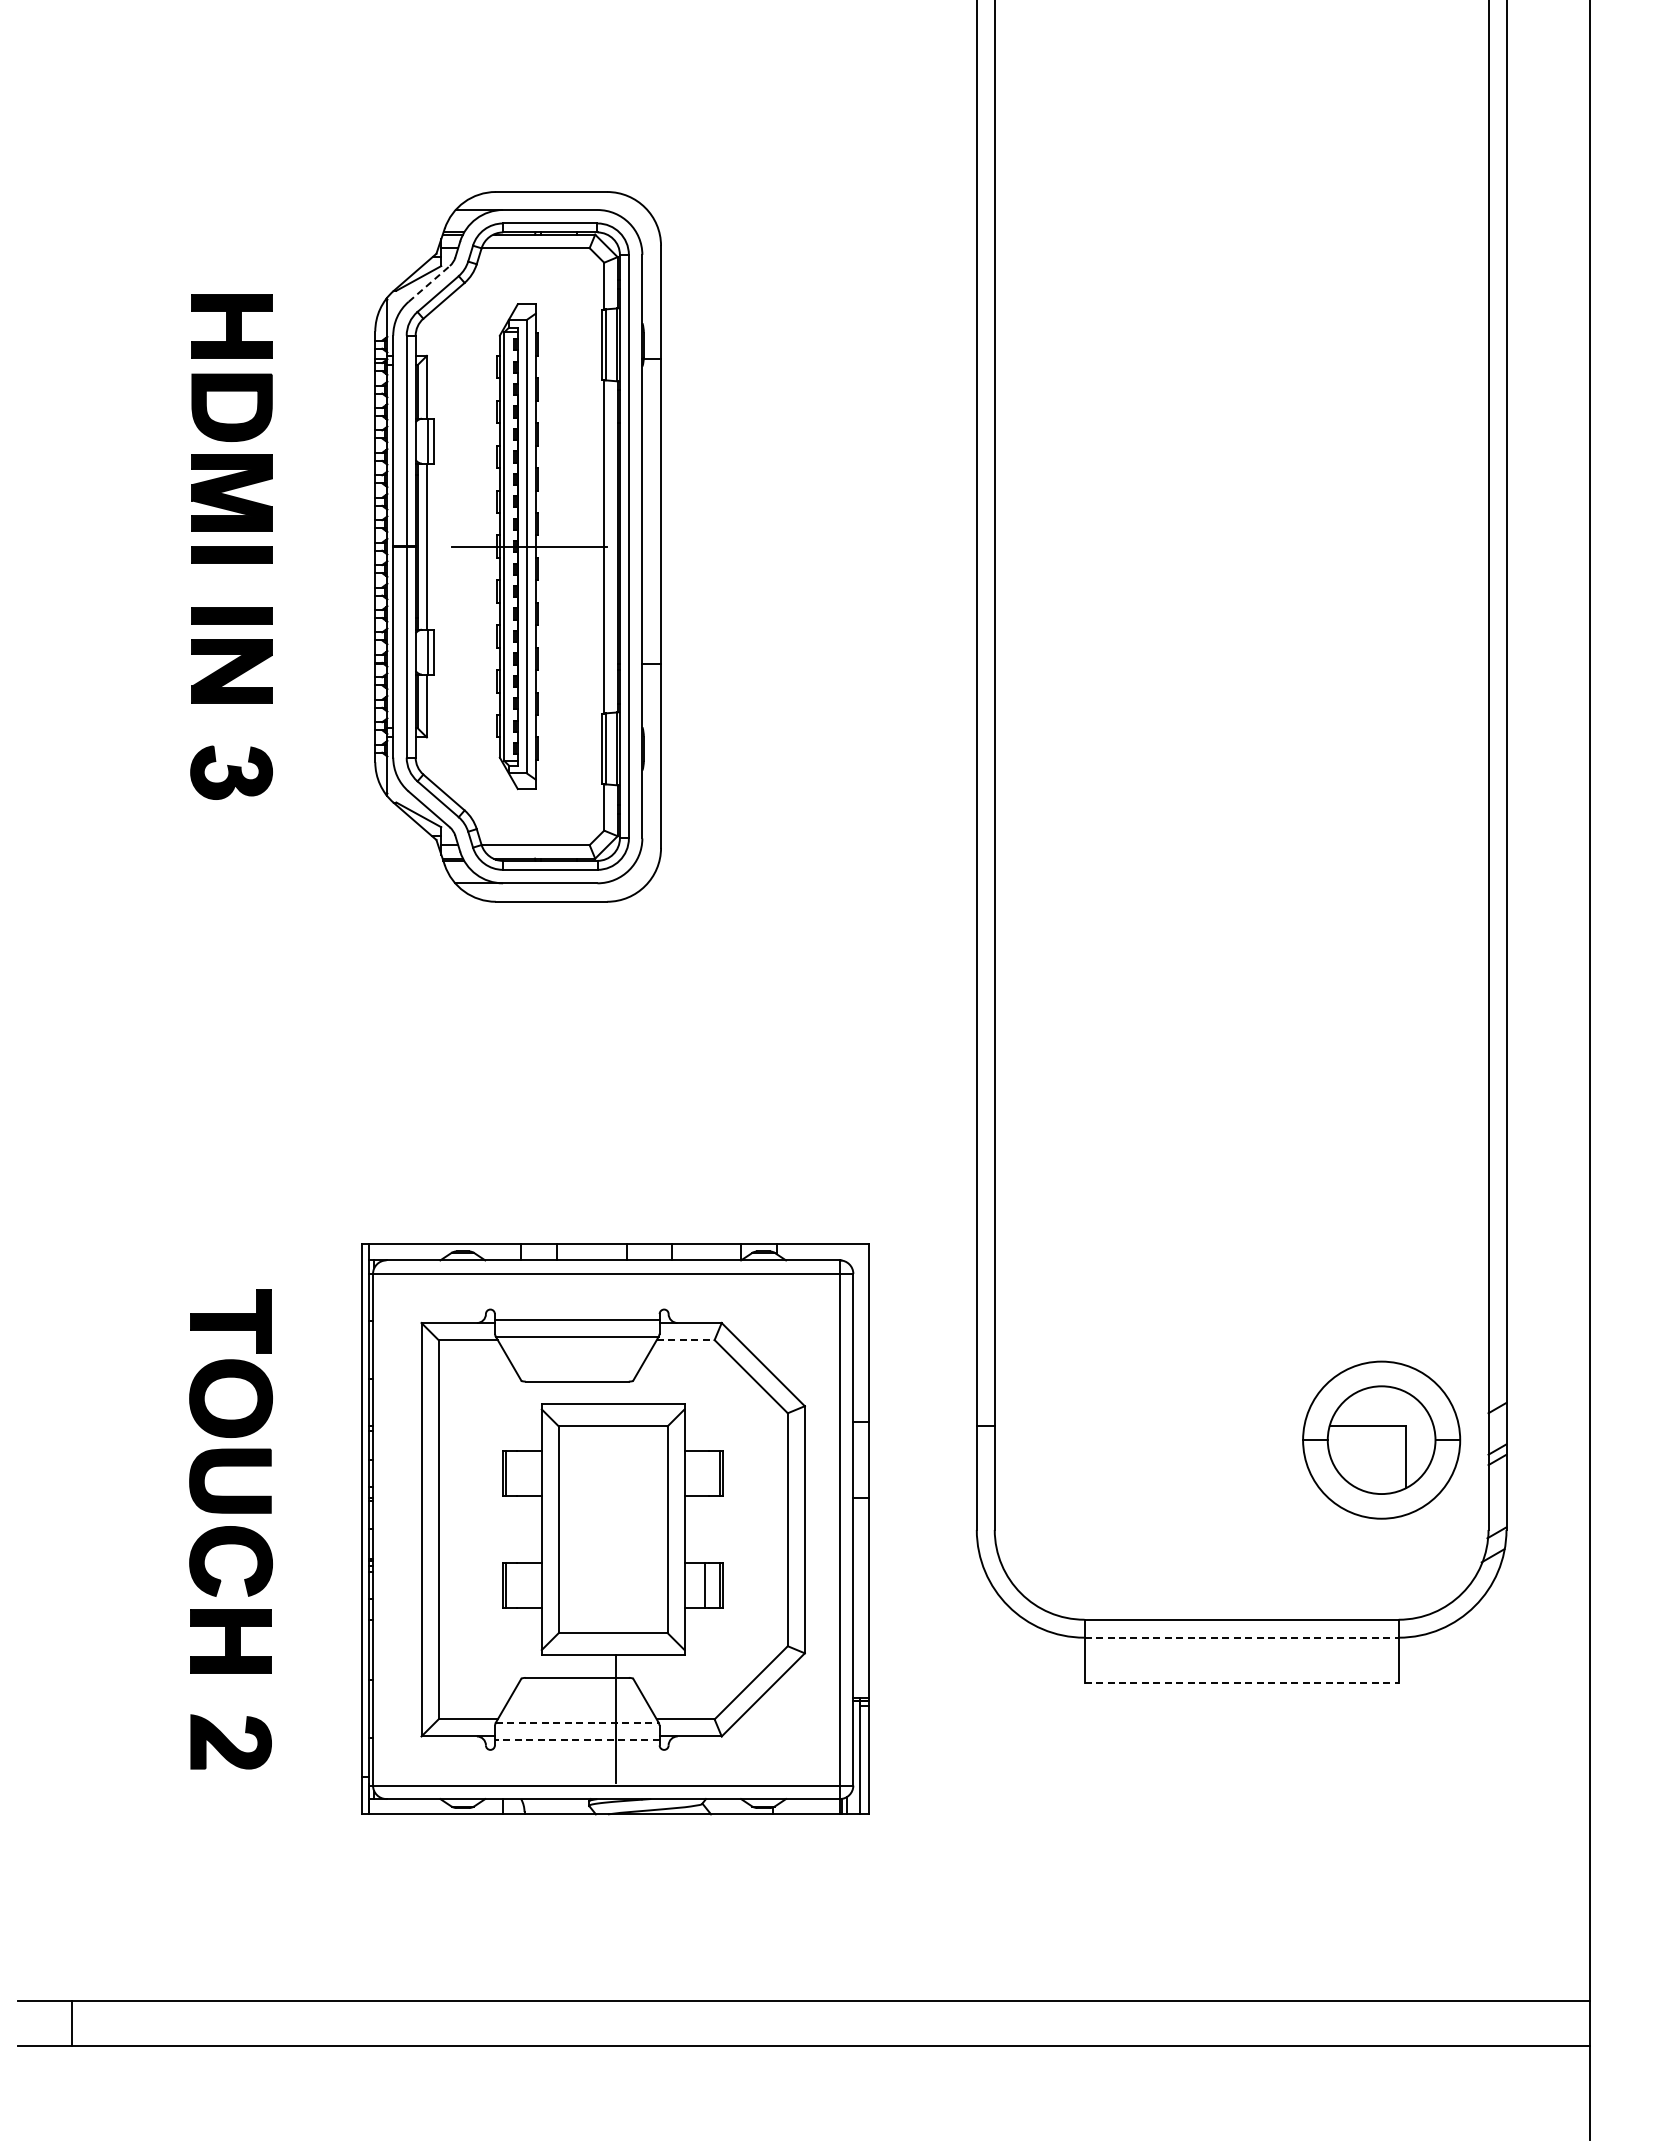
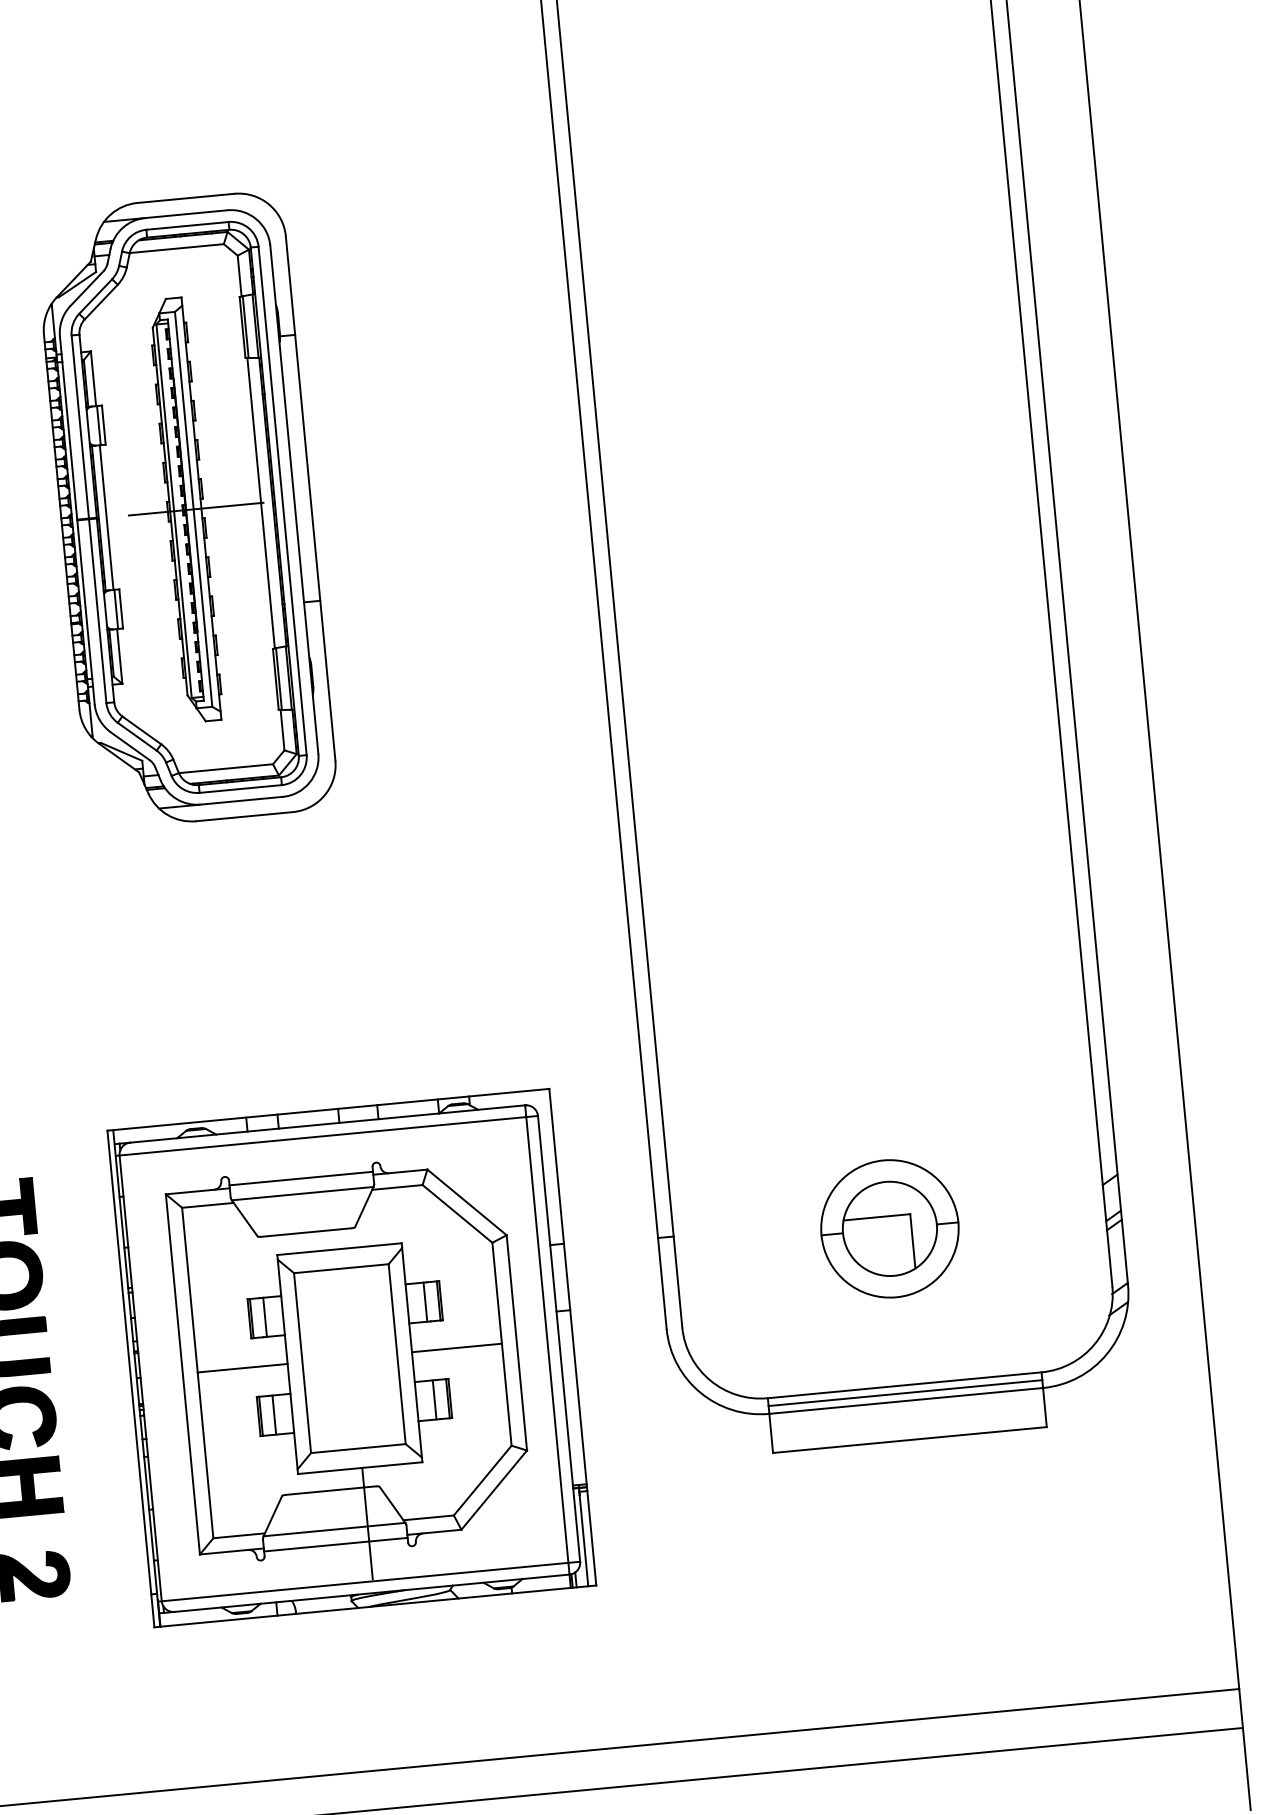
line: (429, 283) -> (87, 288), dashed -> solid
line: (685, 1340) -> (397, 1187), dashed -> solid
part: (1381, 1439) -> (889, 1228), moved
line: (521, 1473) -> (265, 1317), added
line: (705, 1473) -> (425, 1302), added
line: (489, 1529) -> (242, 1368), added
line: (735, 1529) -> (456, 1348), added
line: (521, 1585) -> (274, 1414), added
line: (1241, 1628) -> (905, 1392), added
line: (1242, 1637) -> (906, 1400), dashed -> solid
line: (1242, 1682) -> (910, 1439), dashed -> solid
line: (577, 1722) -> (334, 1529), dashed -> solid
line: (576, 1739) -> (335, 1544), dashed -> solid

